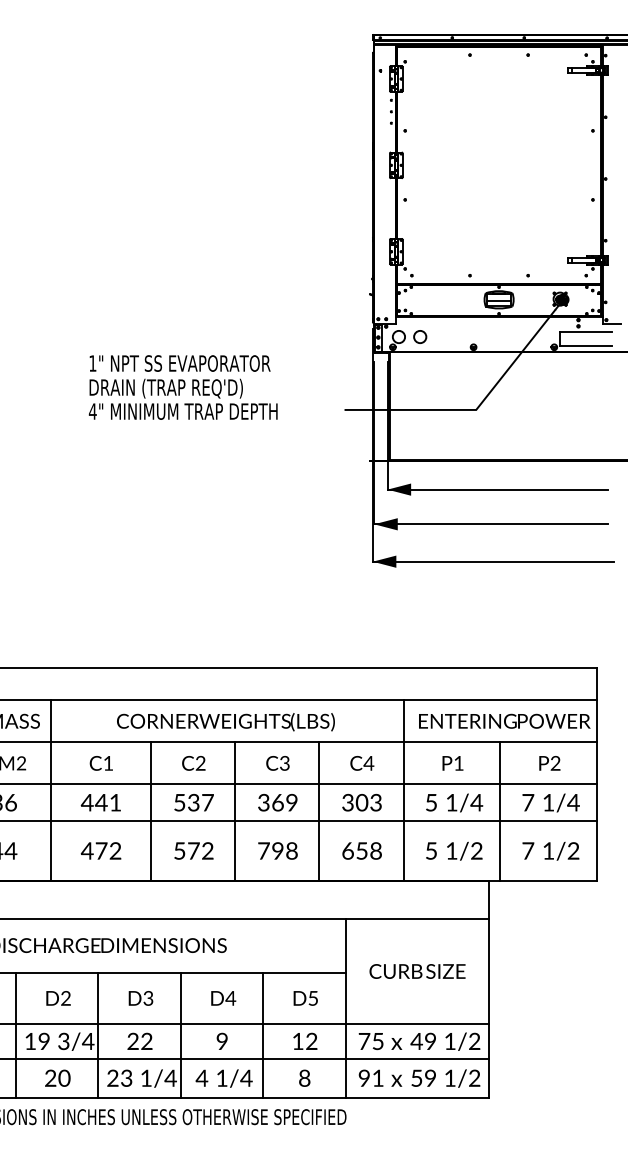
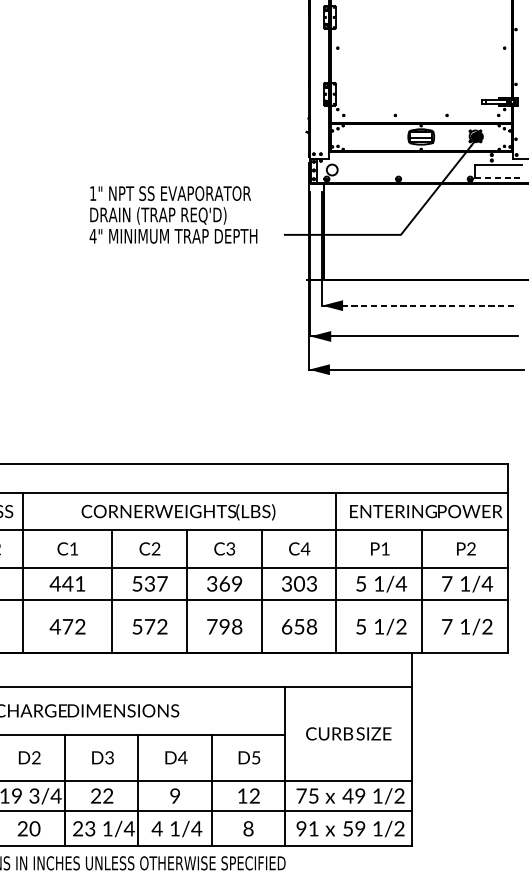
circle: (420, 336) -> (351, 169), removed
line: (586, 346) -> (498, 178), solid -> dashed
text: (182, 387) -> (172, 214), moved
line: (498, 489) -> (420, 305), solid -> dashed

